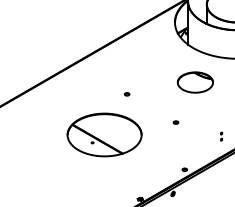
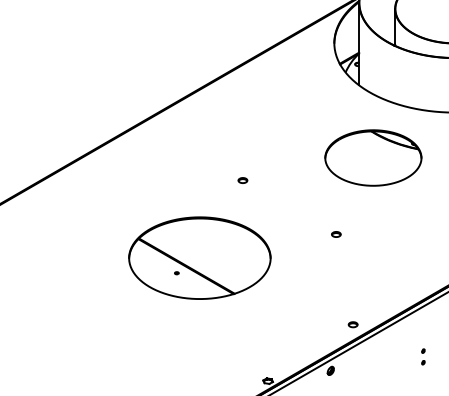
part: (195, 82) -> (373, 157), size x1.43
part: (221, 136) -> (423, 356), moved

